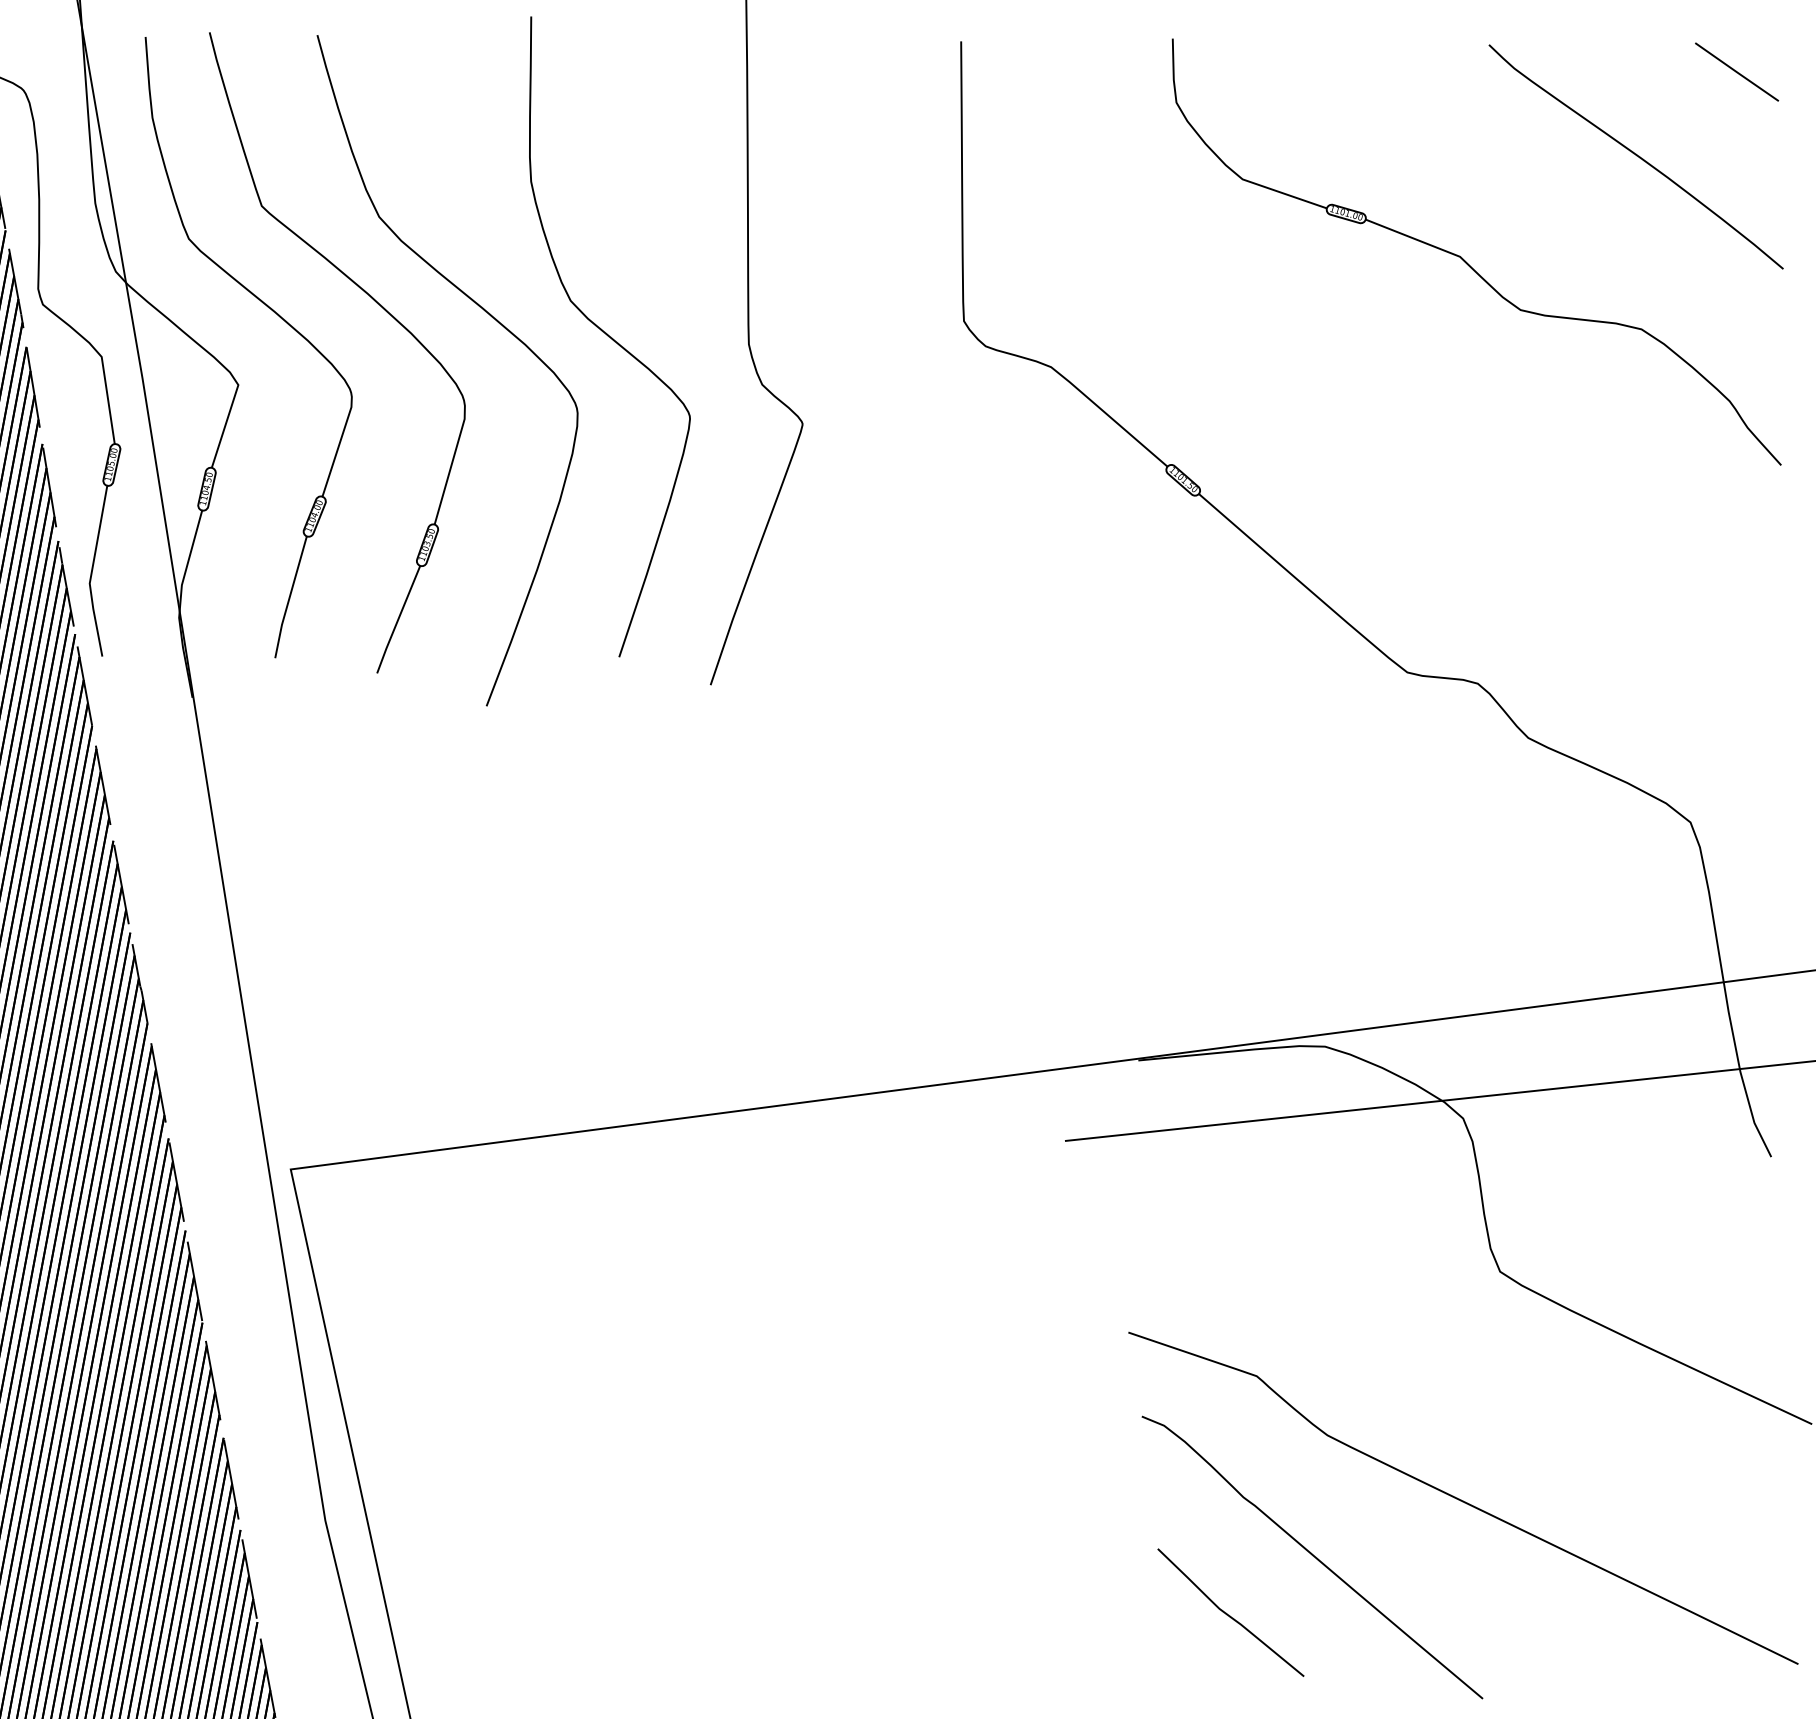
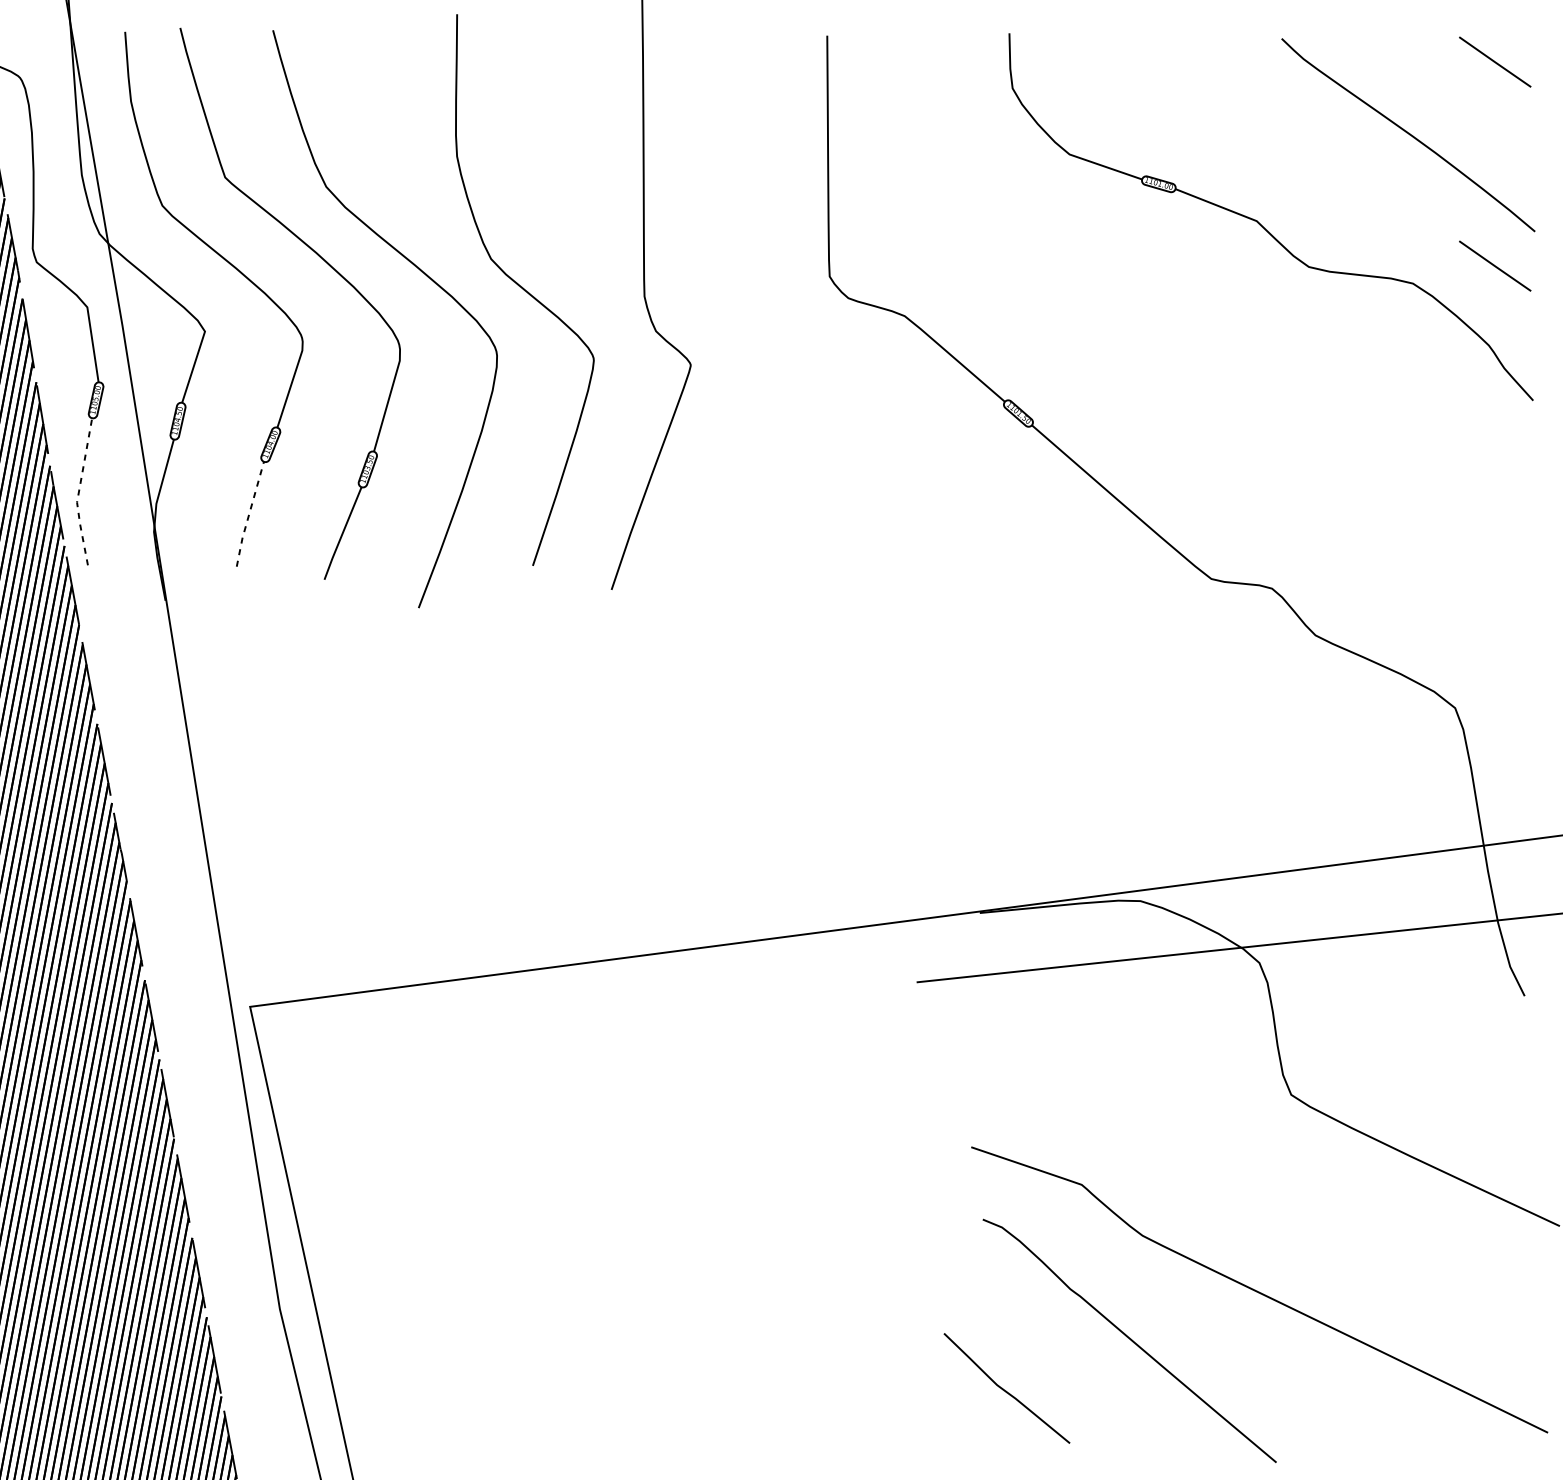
line: (1737, 308) -> (1495, 265), added
line: (91, 571) -> (78, 492), solid -> dashed
line: (289, 597) -> (249, 514), solid -> dashed
curve: (1228, 1614) -> (1004, 1389), moved

